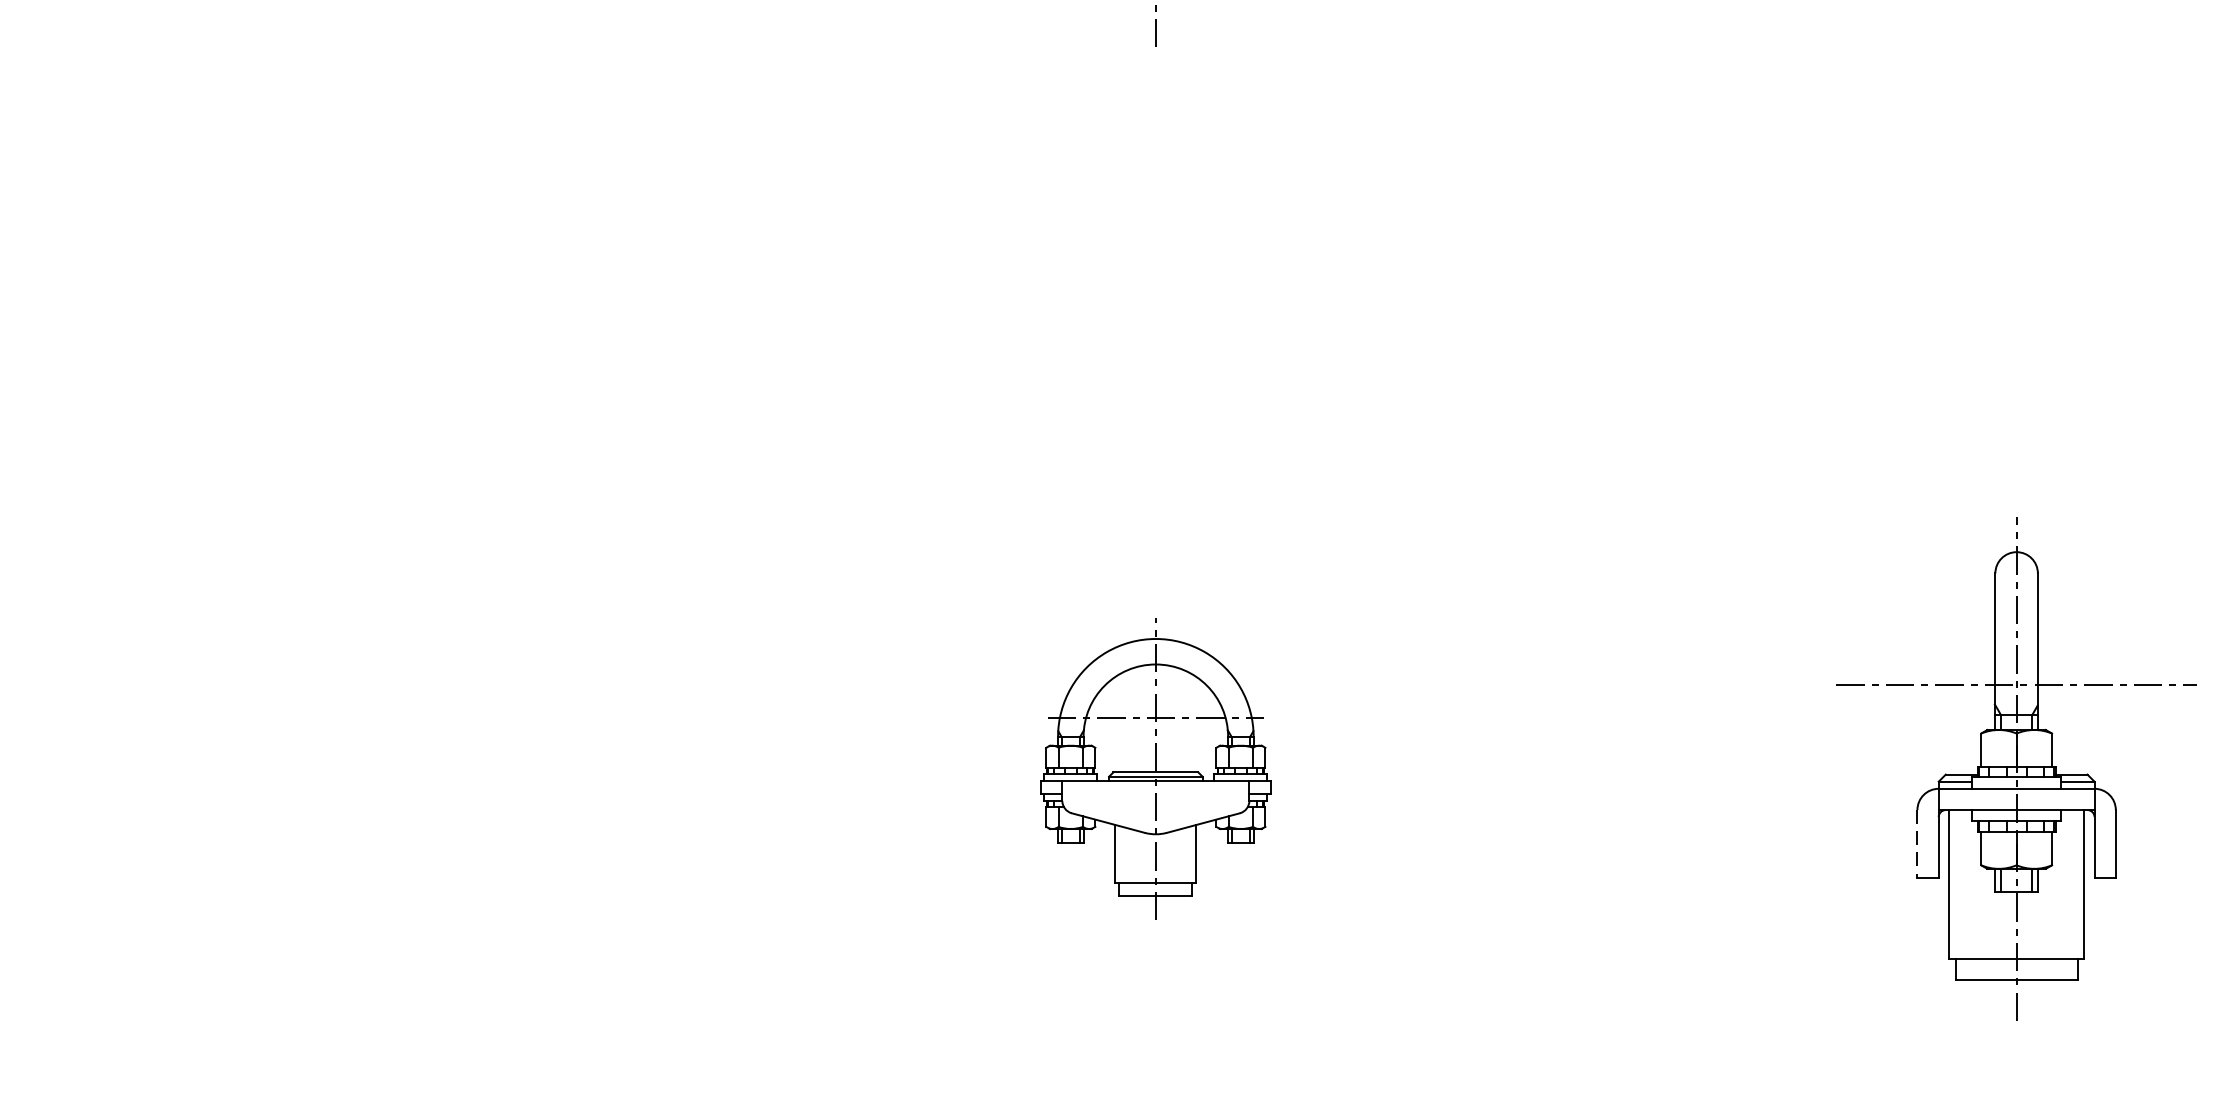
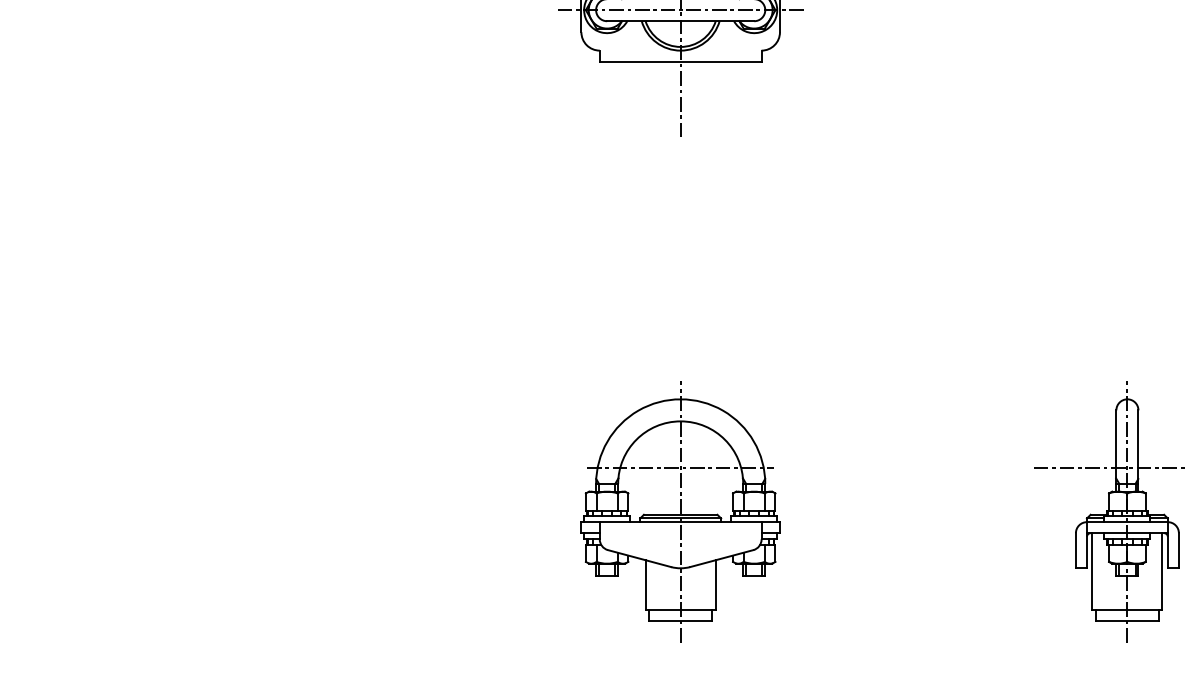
part: (1155, 768) -> (680, 511), size x1.67
line: (1916, 843) -> (1075, 550), dashed -> solid

